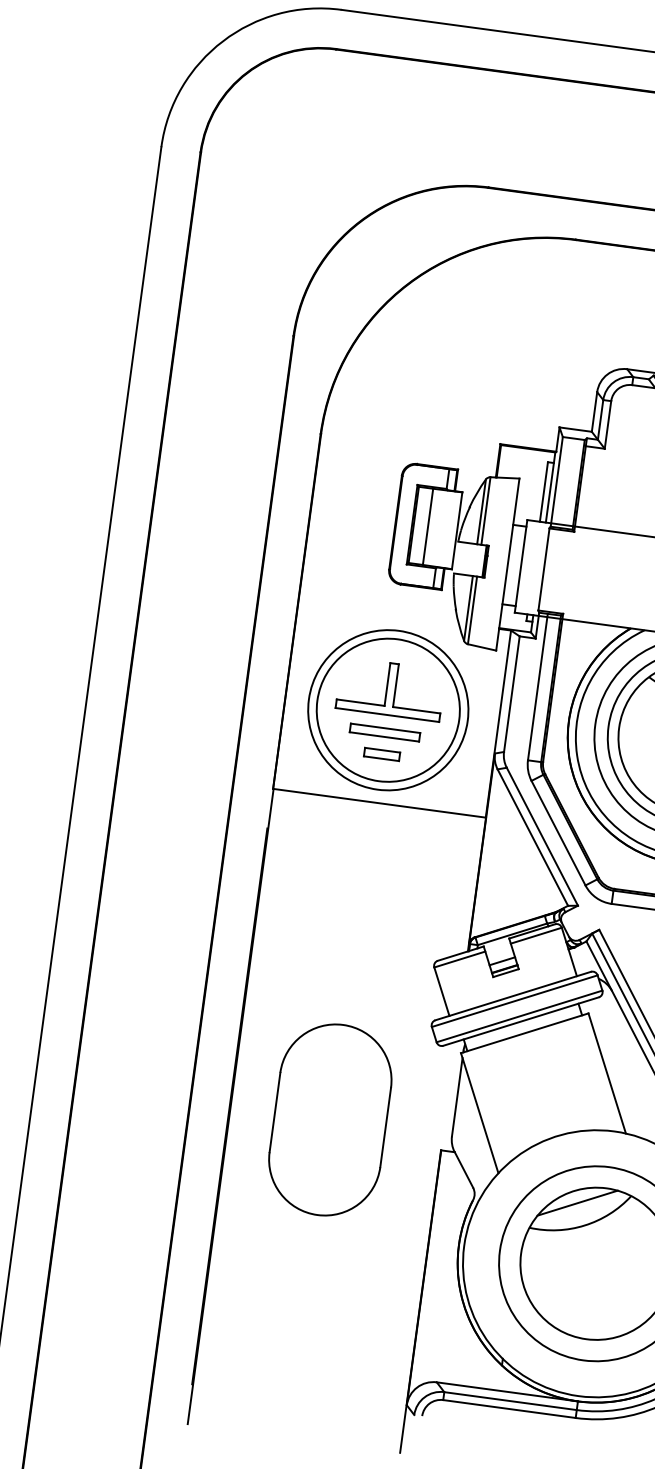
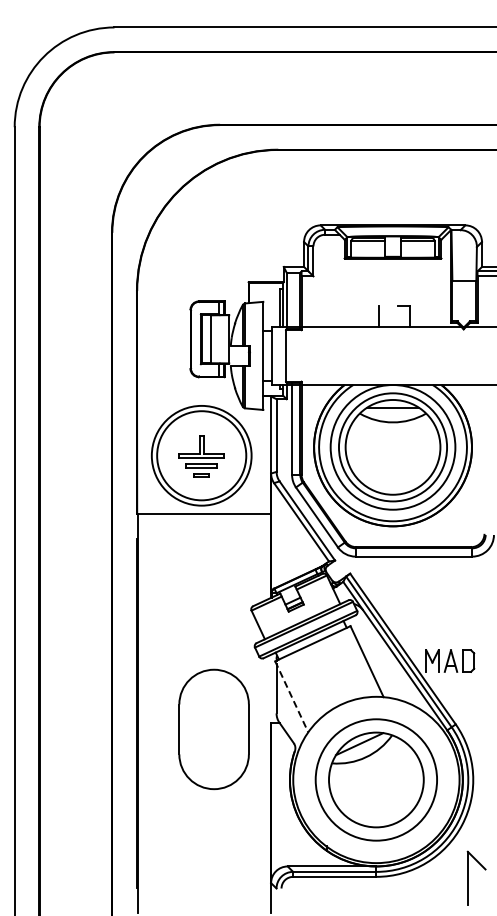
part: (387, 711) -> (201, 456), size x0.7
line: (479, 1114) -> (291, 697), solid -> dashed
part: (329, 1119) -> (213, 729), moved

